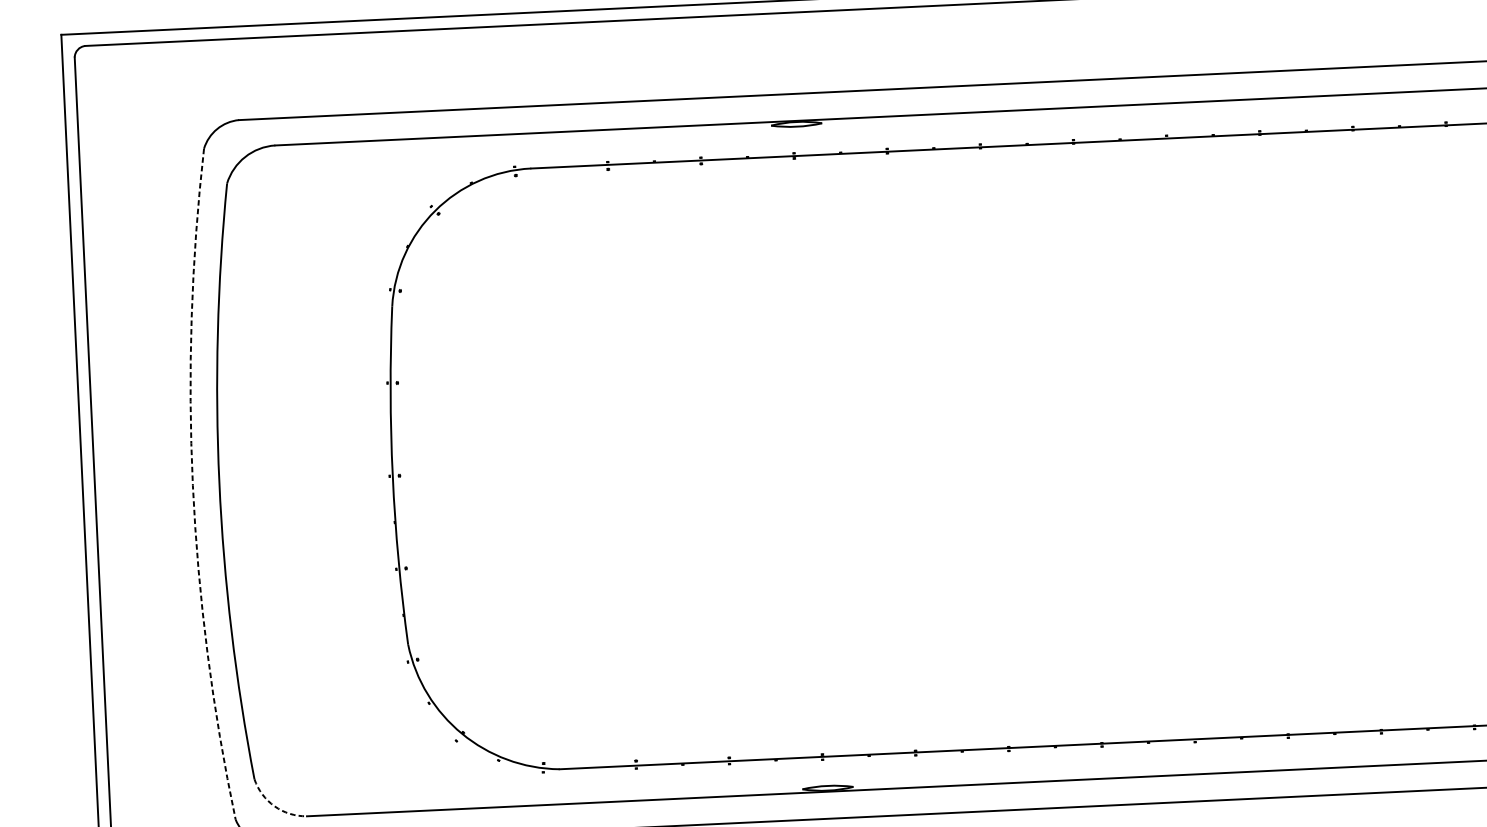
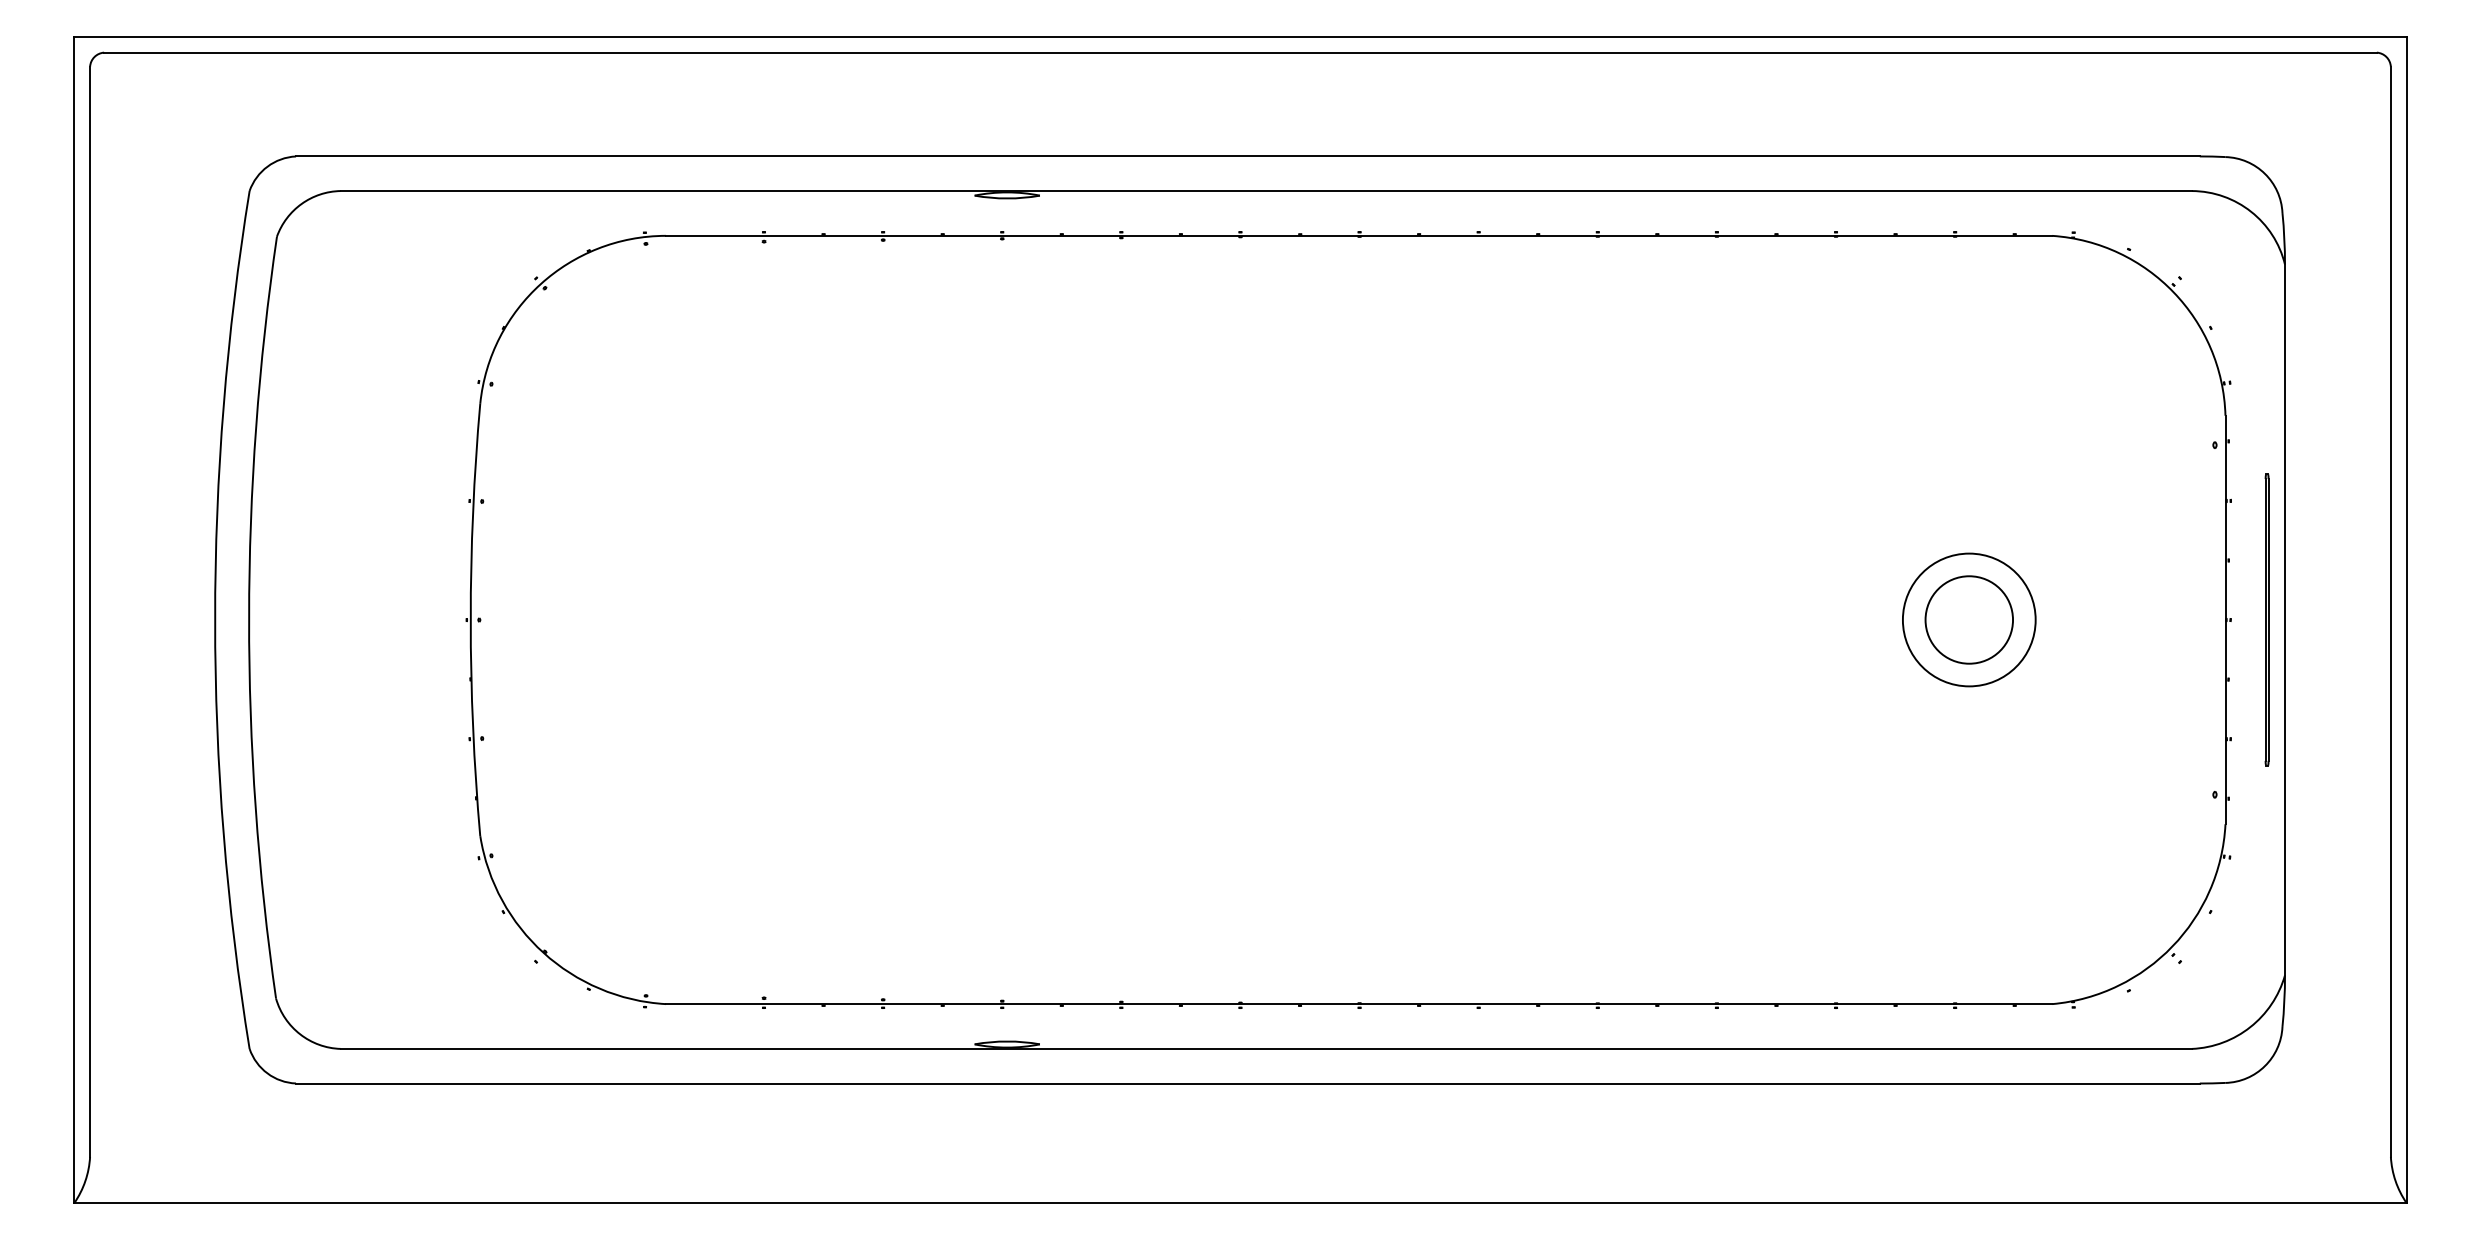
arc: (193, 485) -> (215, 620), dashed -> solid
arc: (274, 806) -> (300, 1034), dashed -> solid

